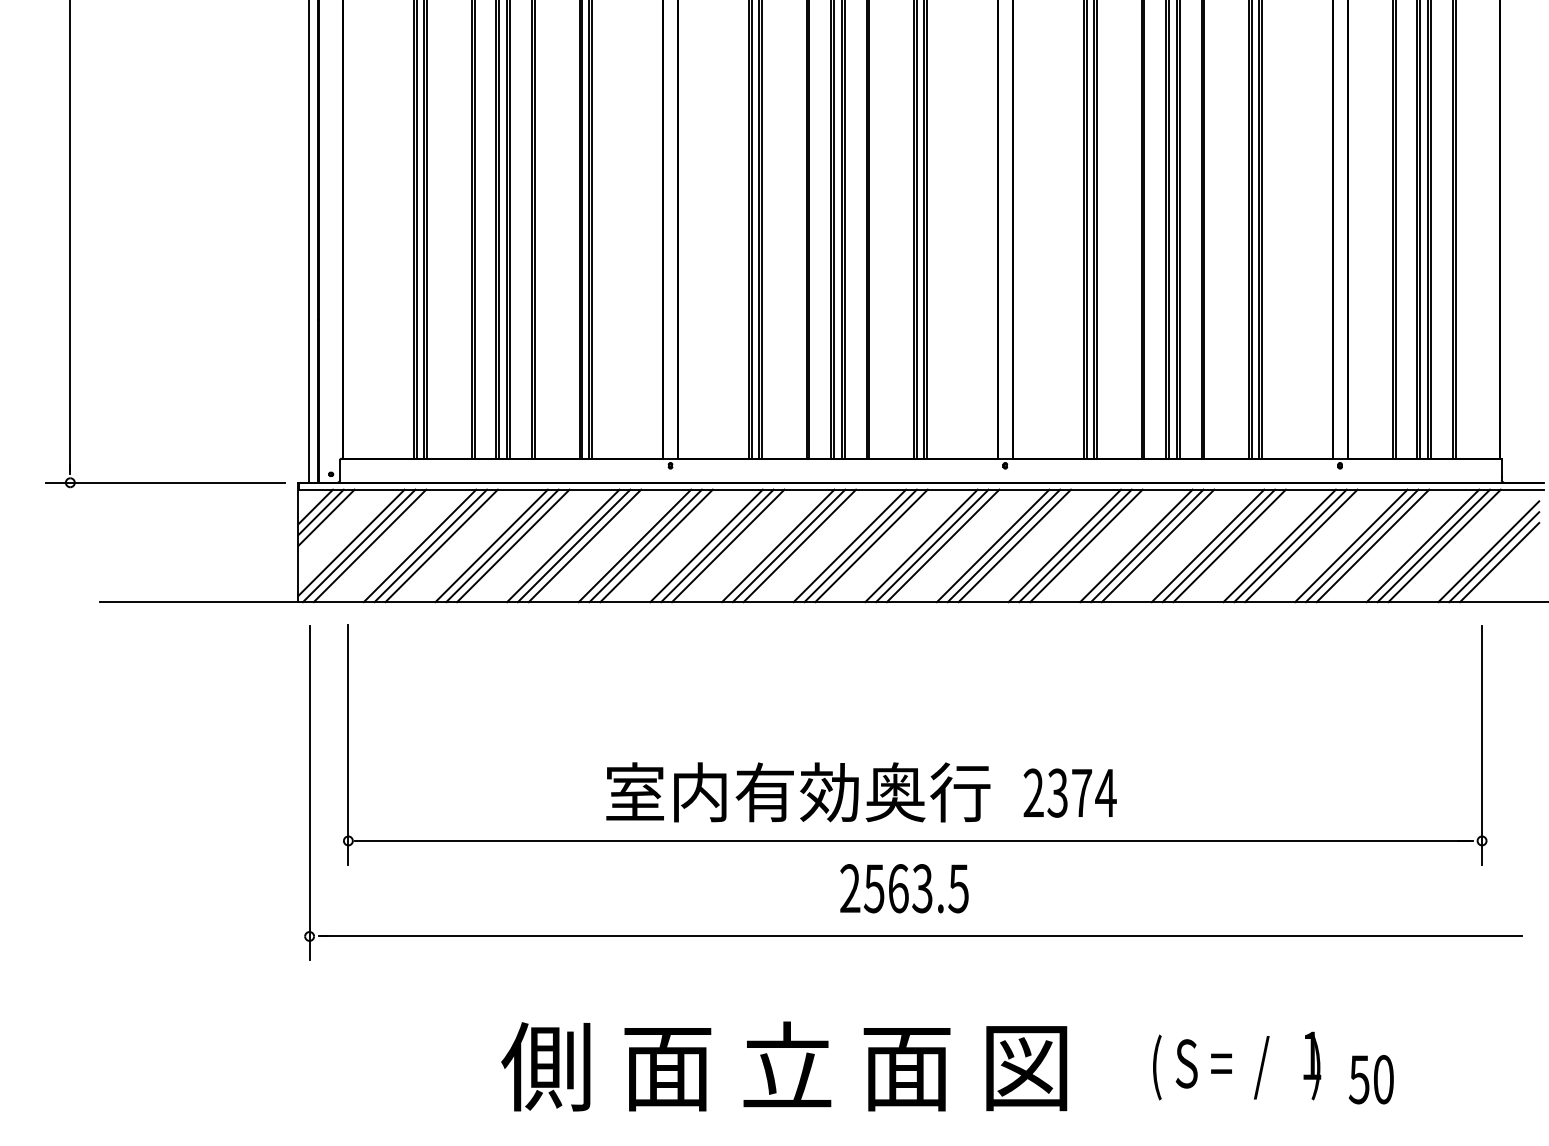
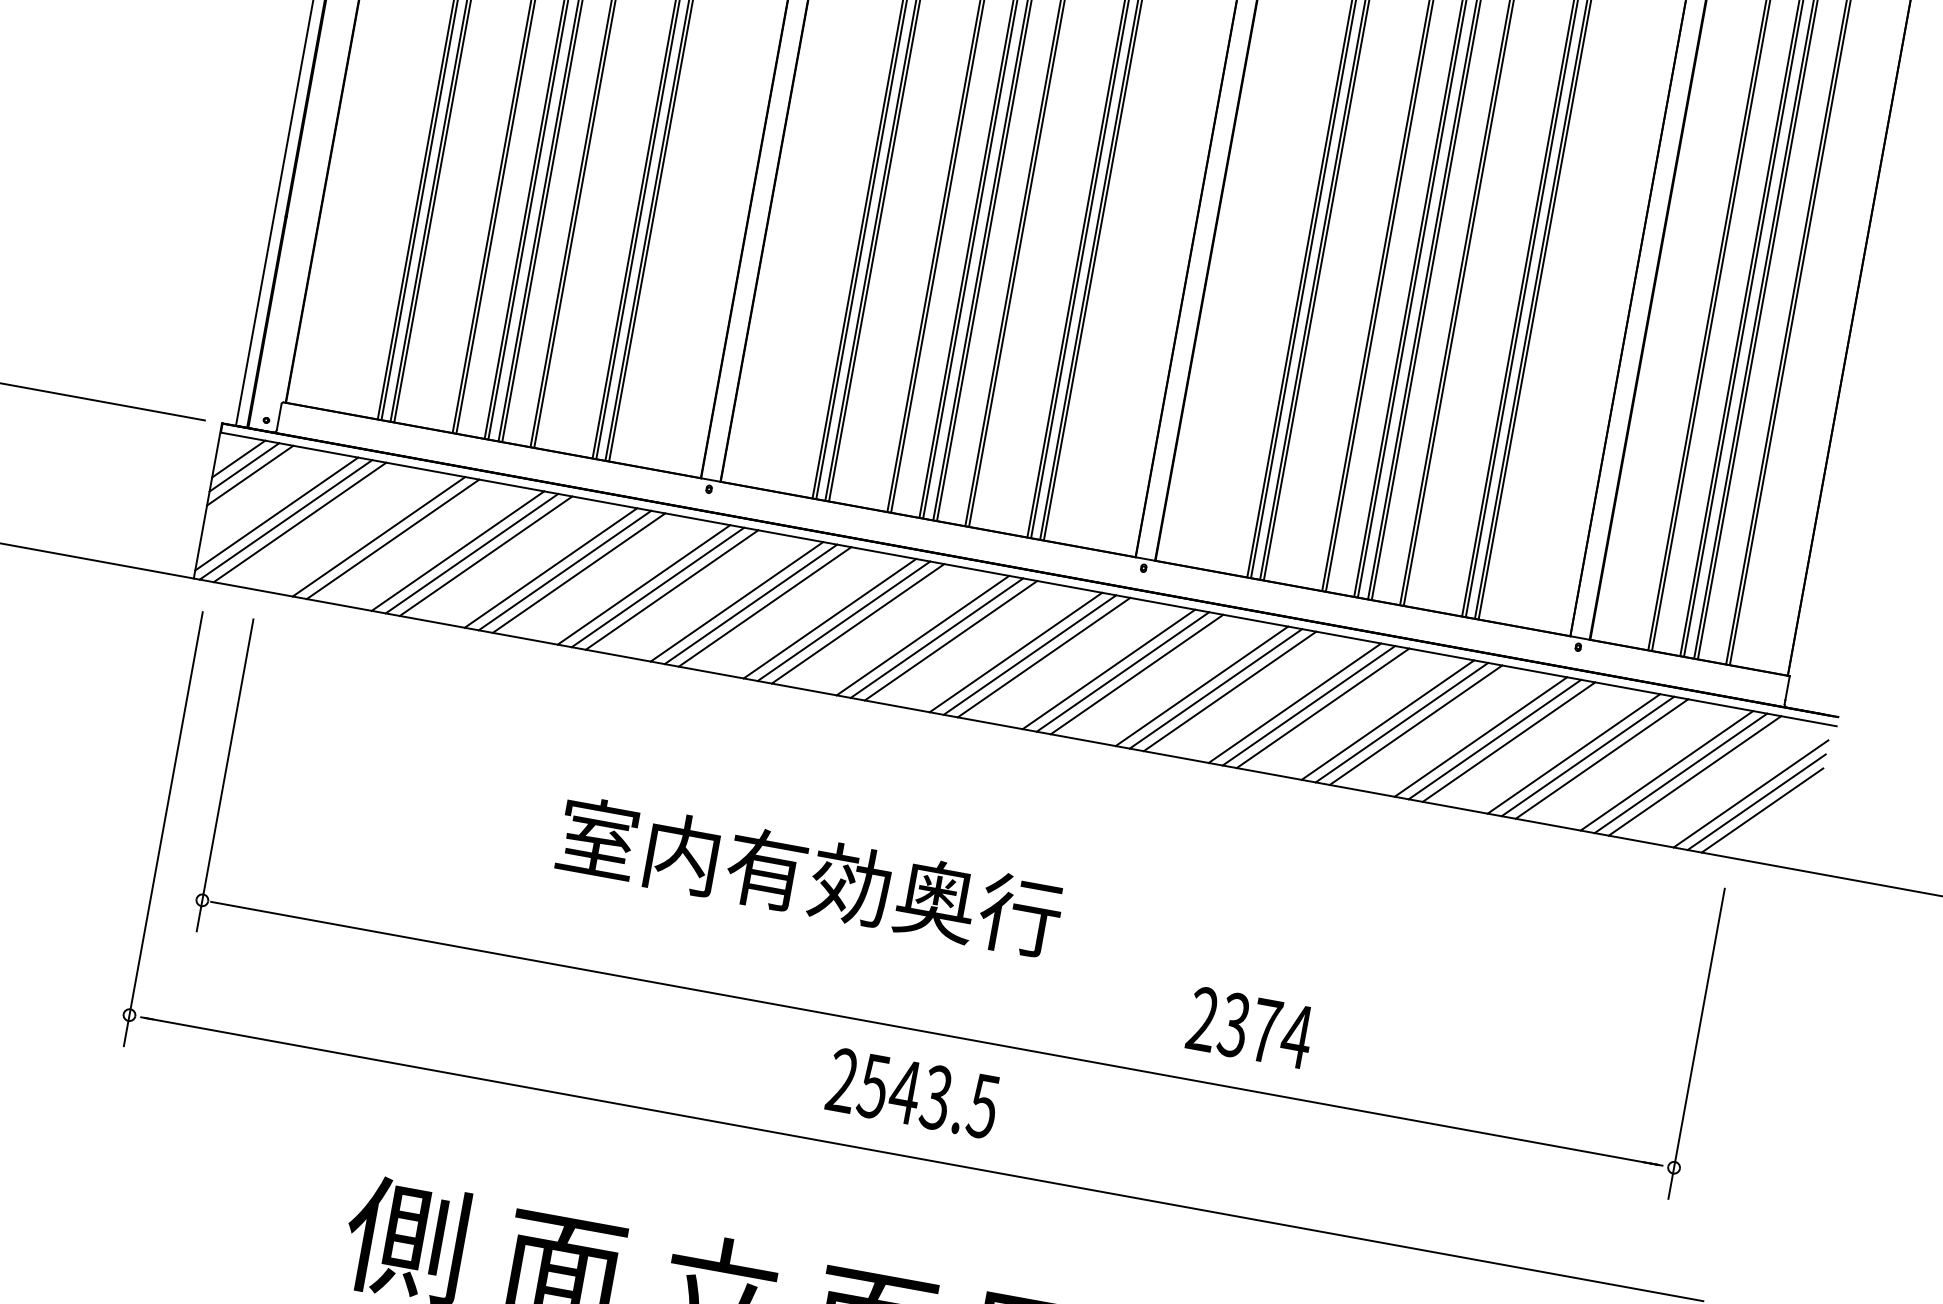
line: (419, 545) -> (364, 533), removed
text: (798, 792) -> (810, 877), moved
text: (1069, 792) -> (1249, 1027), moved
text: (898, 888) -> (905, 1091), 2563.5 -> 2543.5

